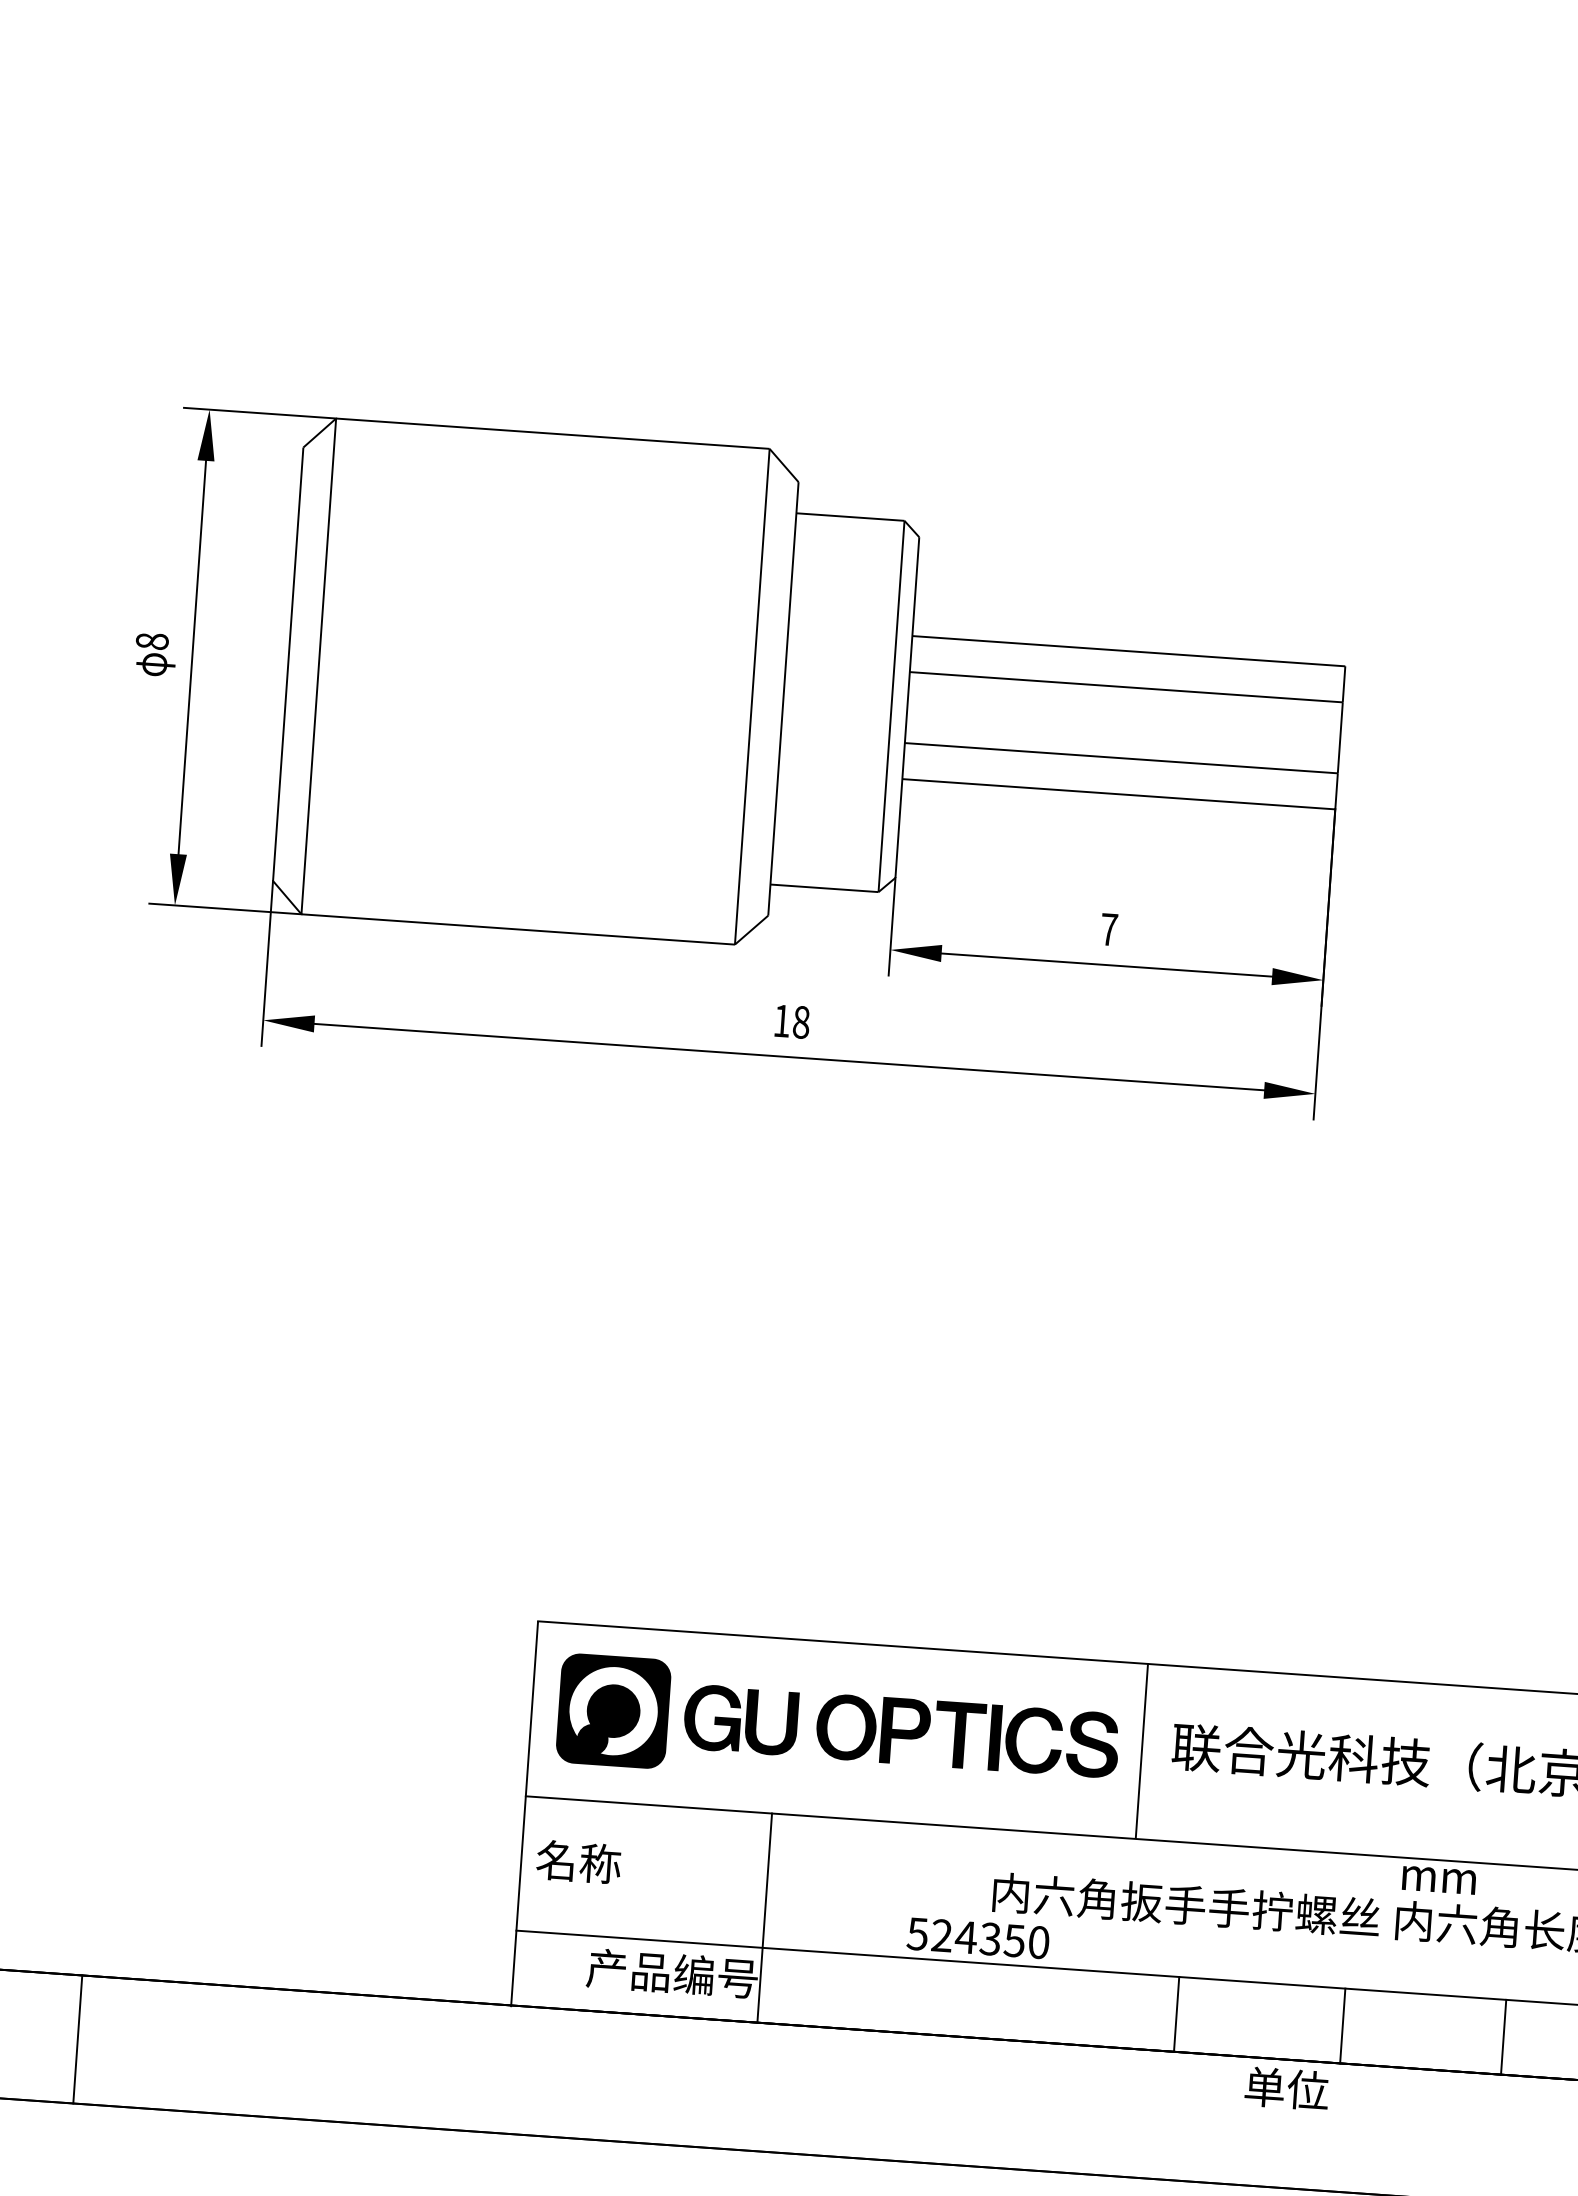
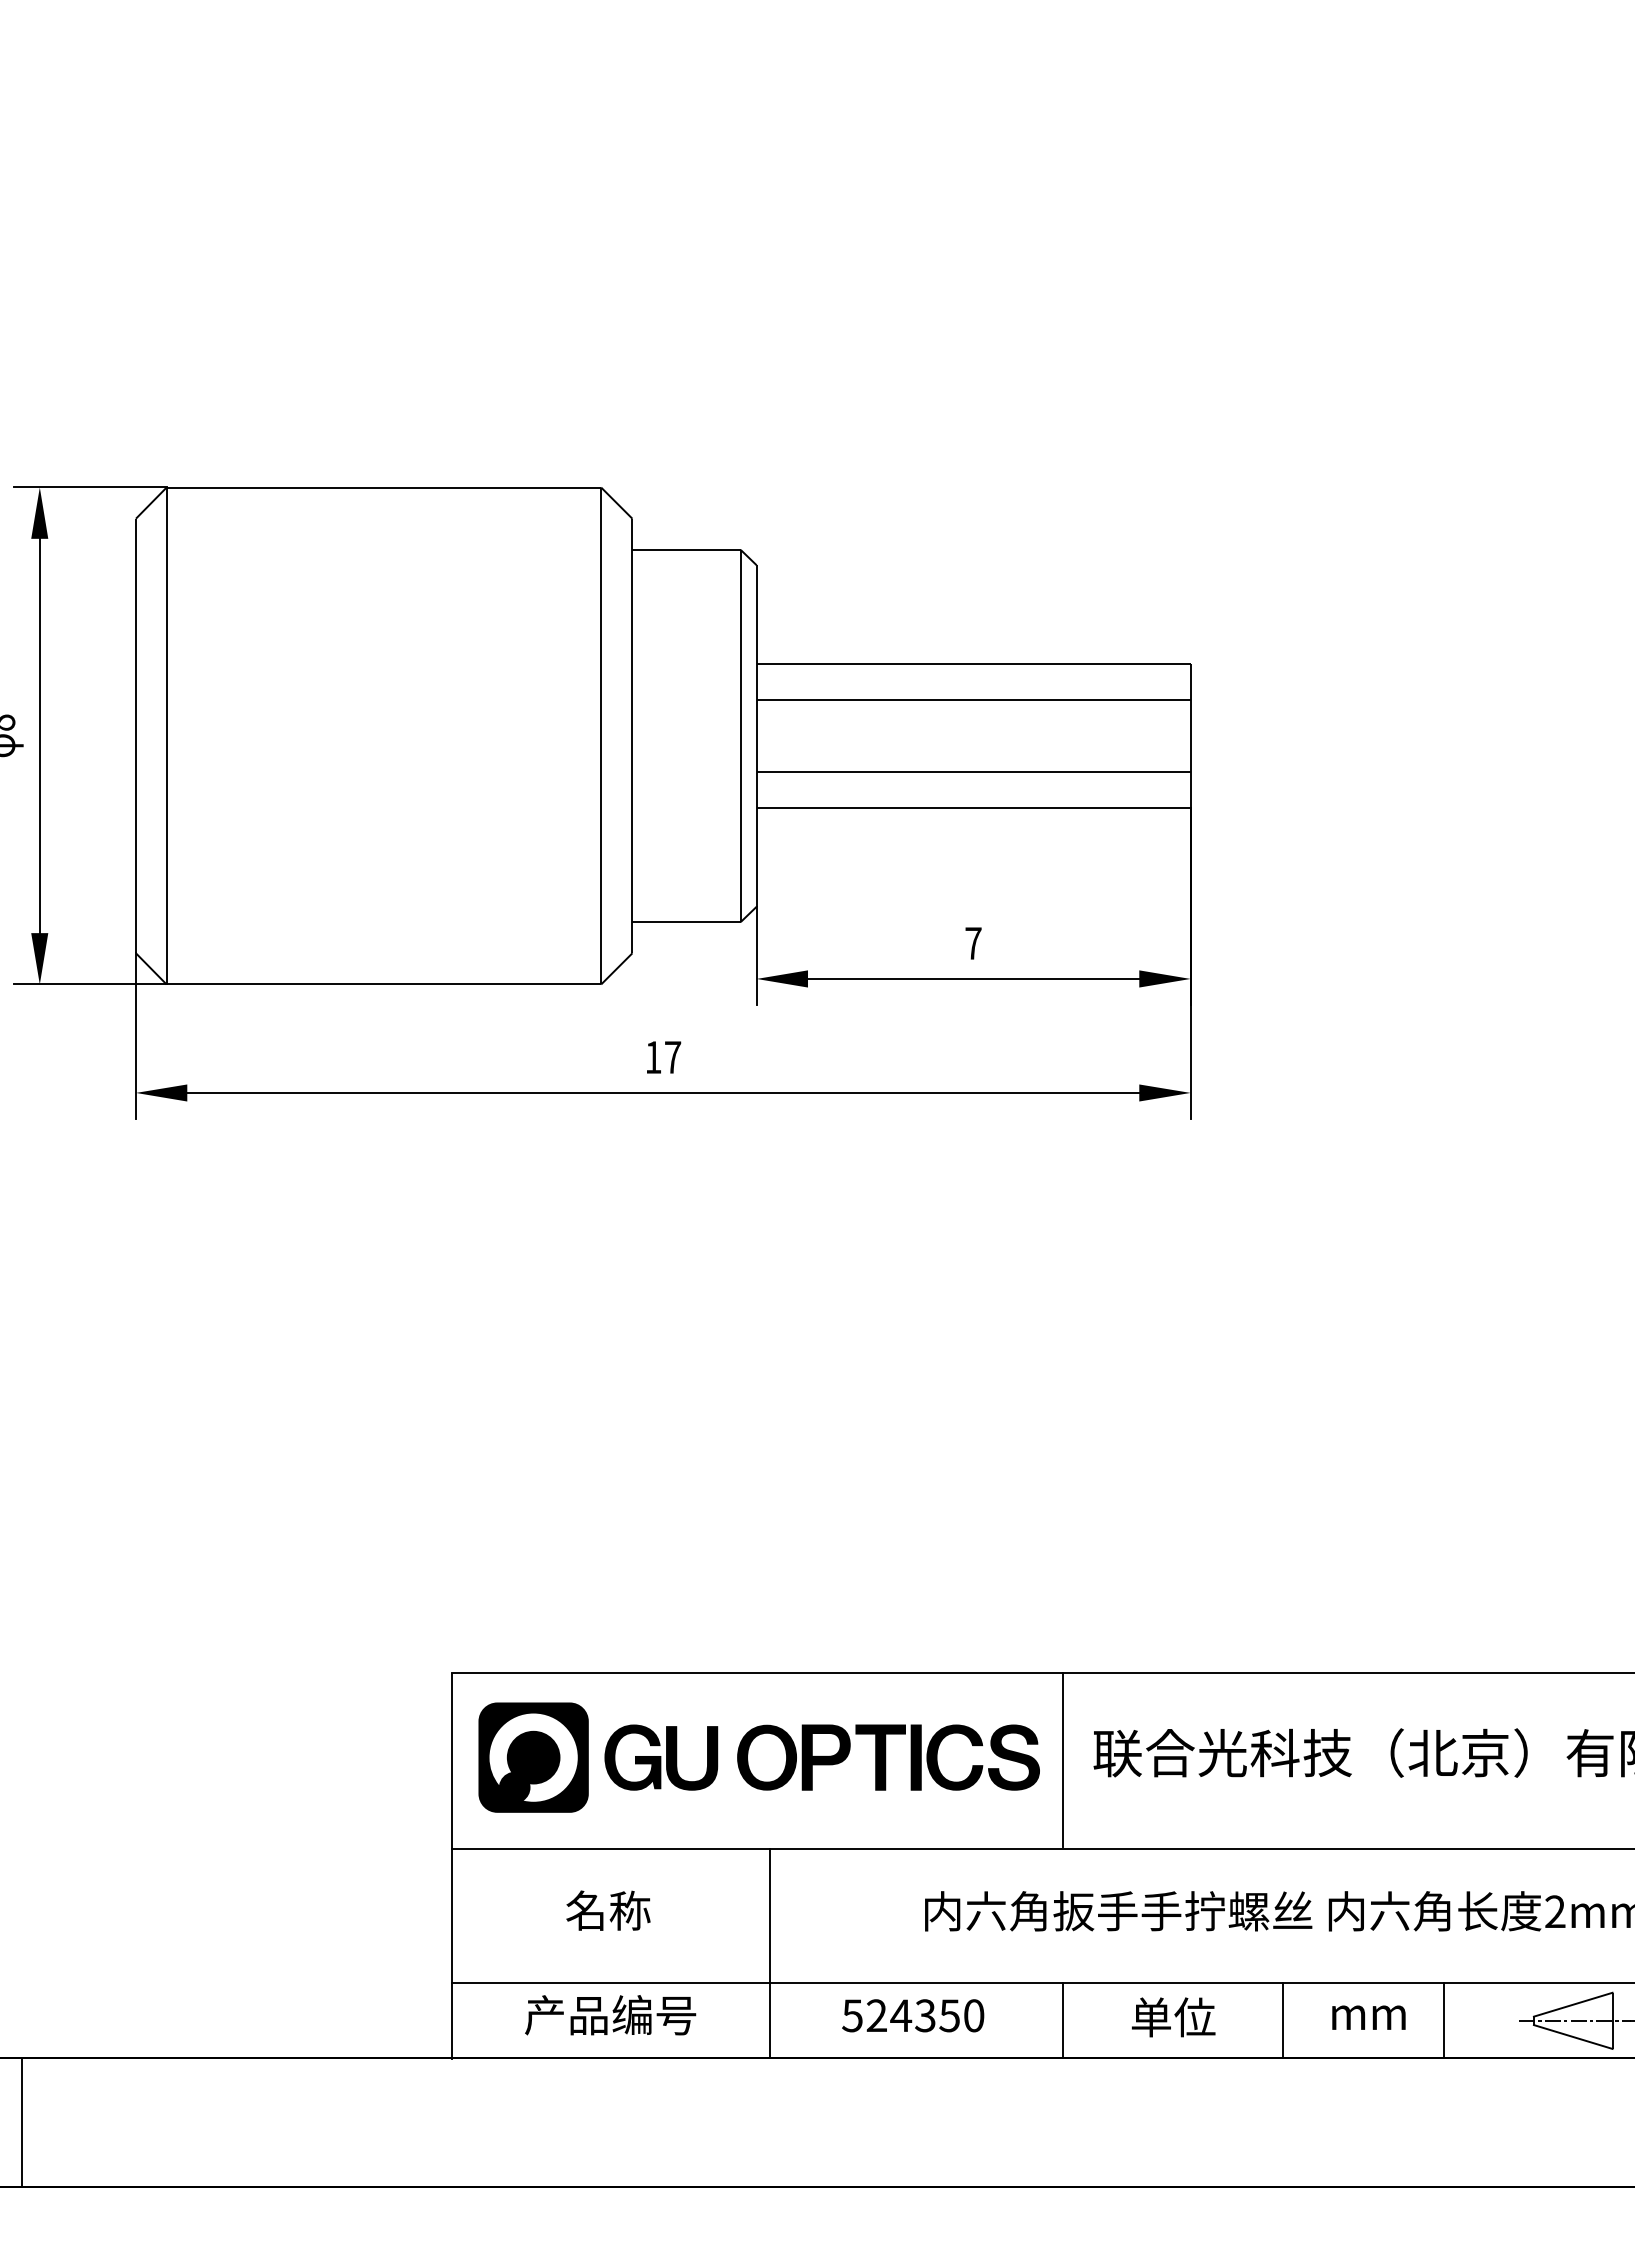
text: (801, 1022) -> (673, 1057), 18 -> 17
text: (578, 1861) -> (608, 1910), moved
text: (1438, 1879) -> (1368, 2017), moved
line: (764, 1918) -> (769, 1953), moved
text: (978, 1938) -> (913, 2015), moved
line: (1176, 2014) -> (1063, 2020), moved
text: (1286, 2088) -> (1173, 2017), moved

